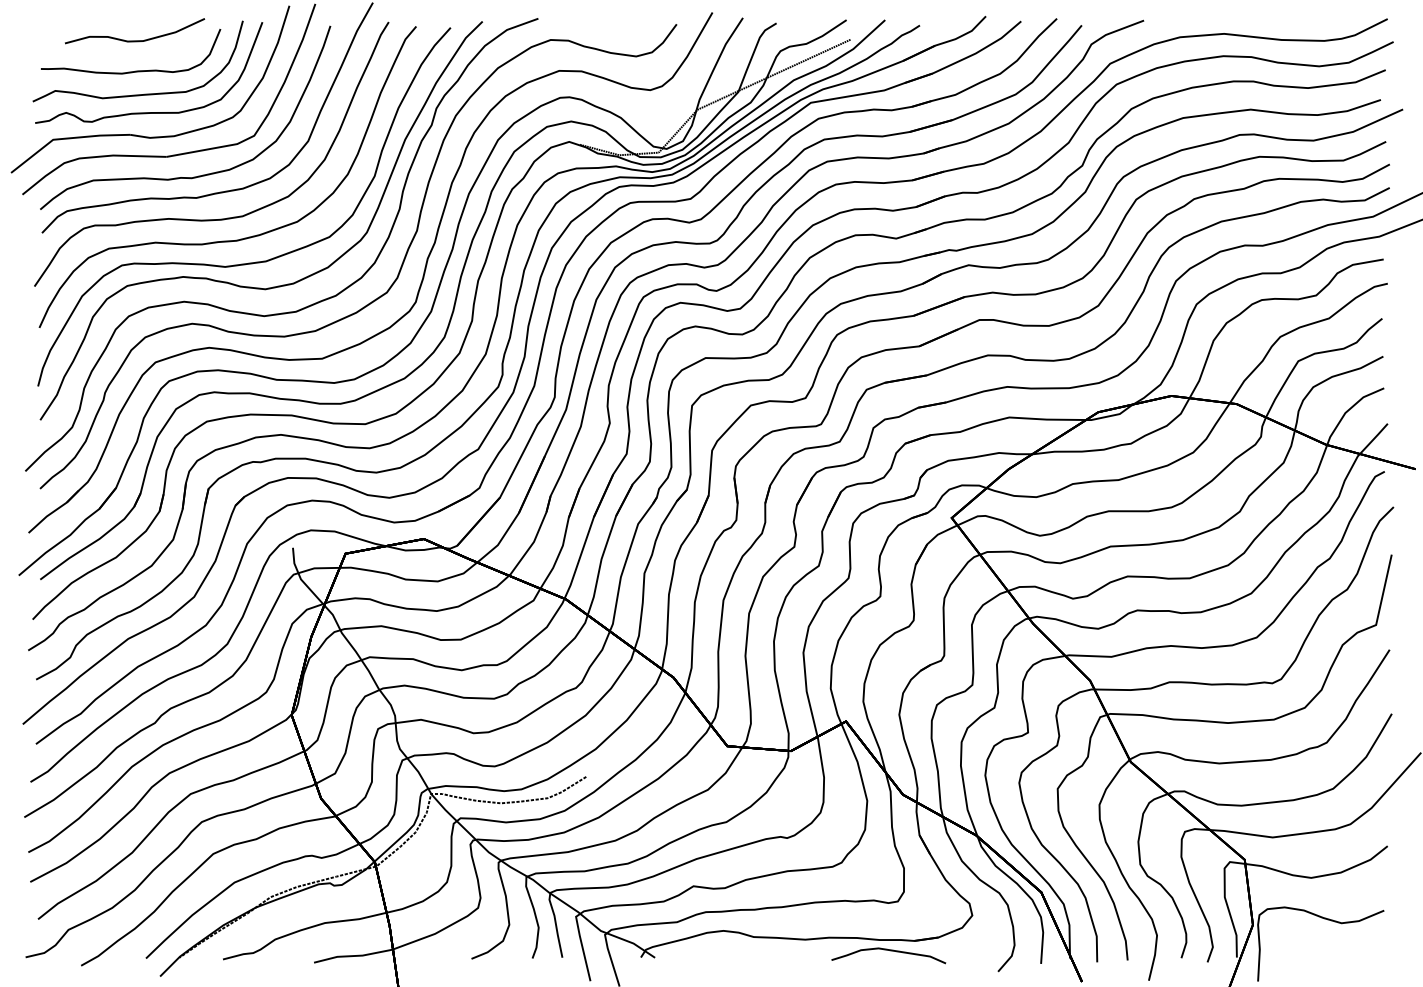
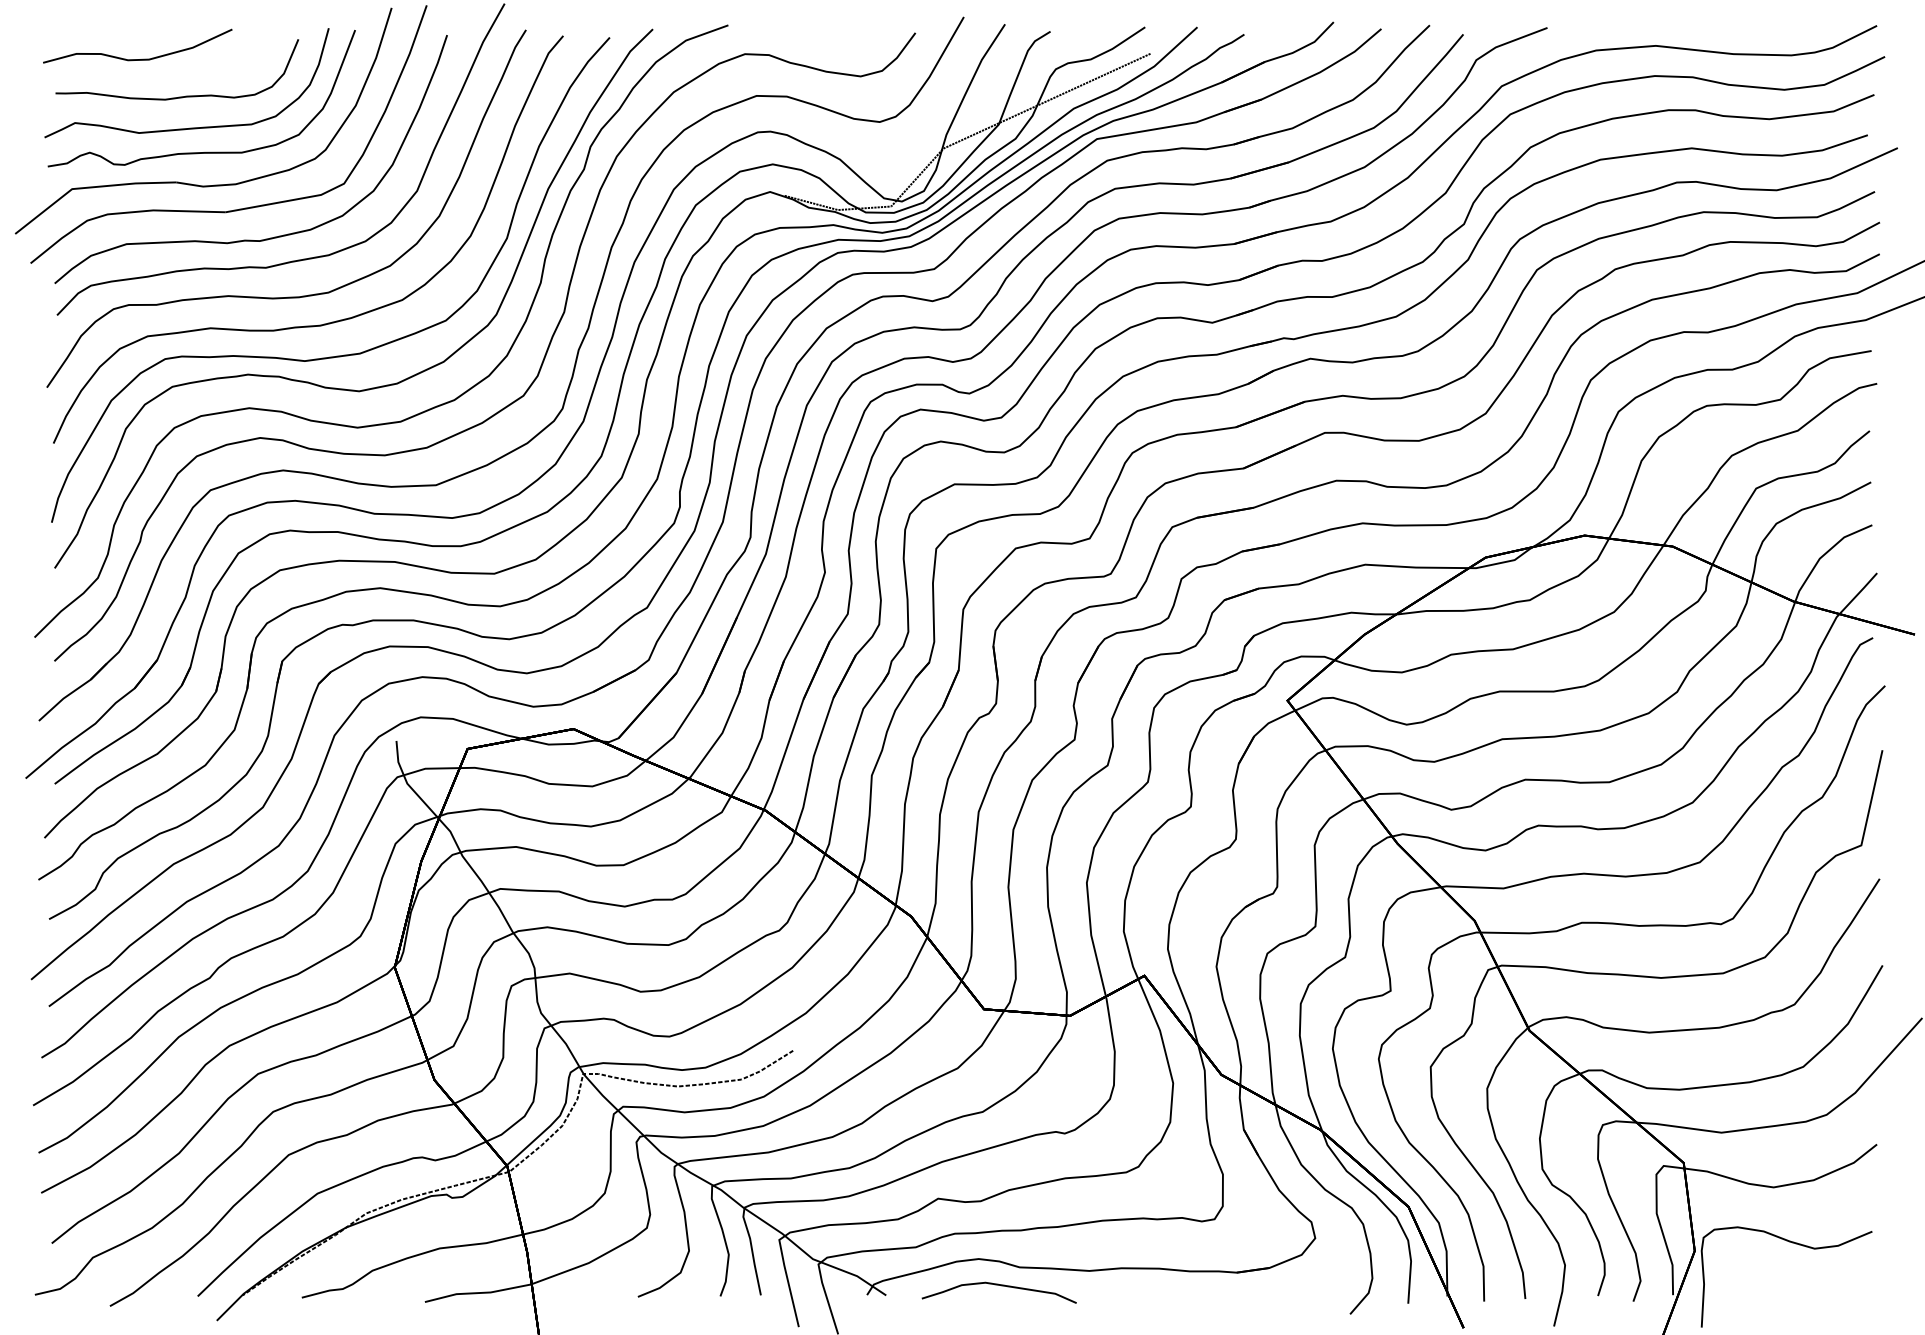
curve: (138, 40) -> (142, 58), moved
curve: (890, 951) -> (1001, 1286), moved

